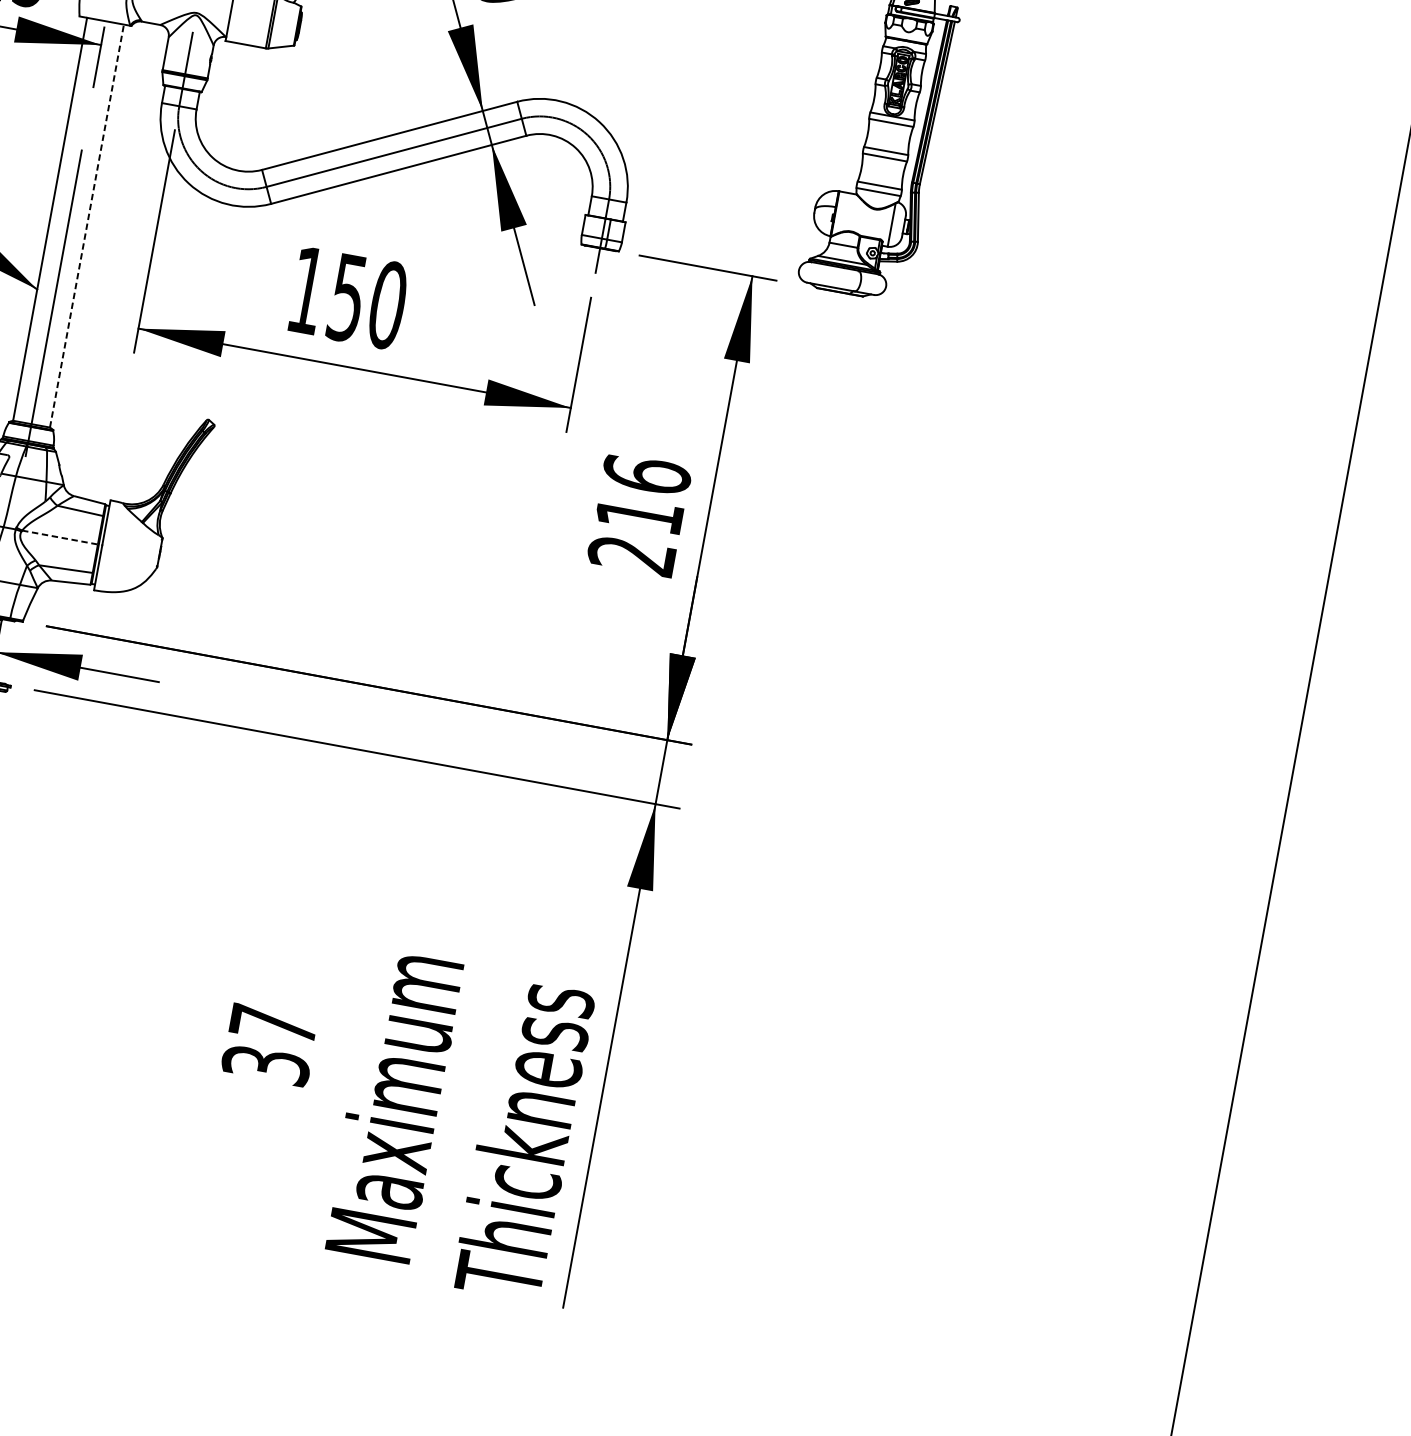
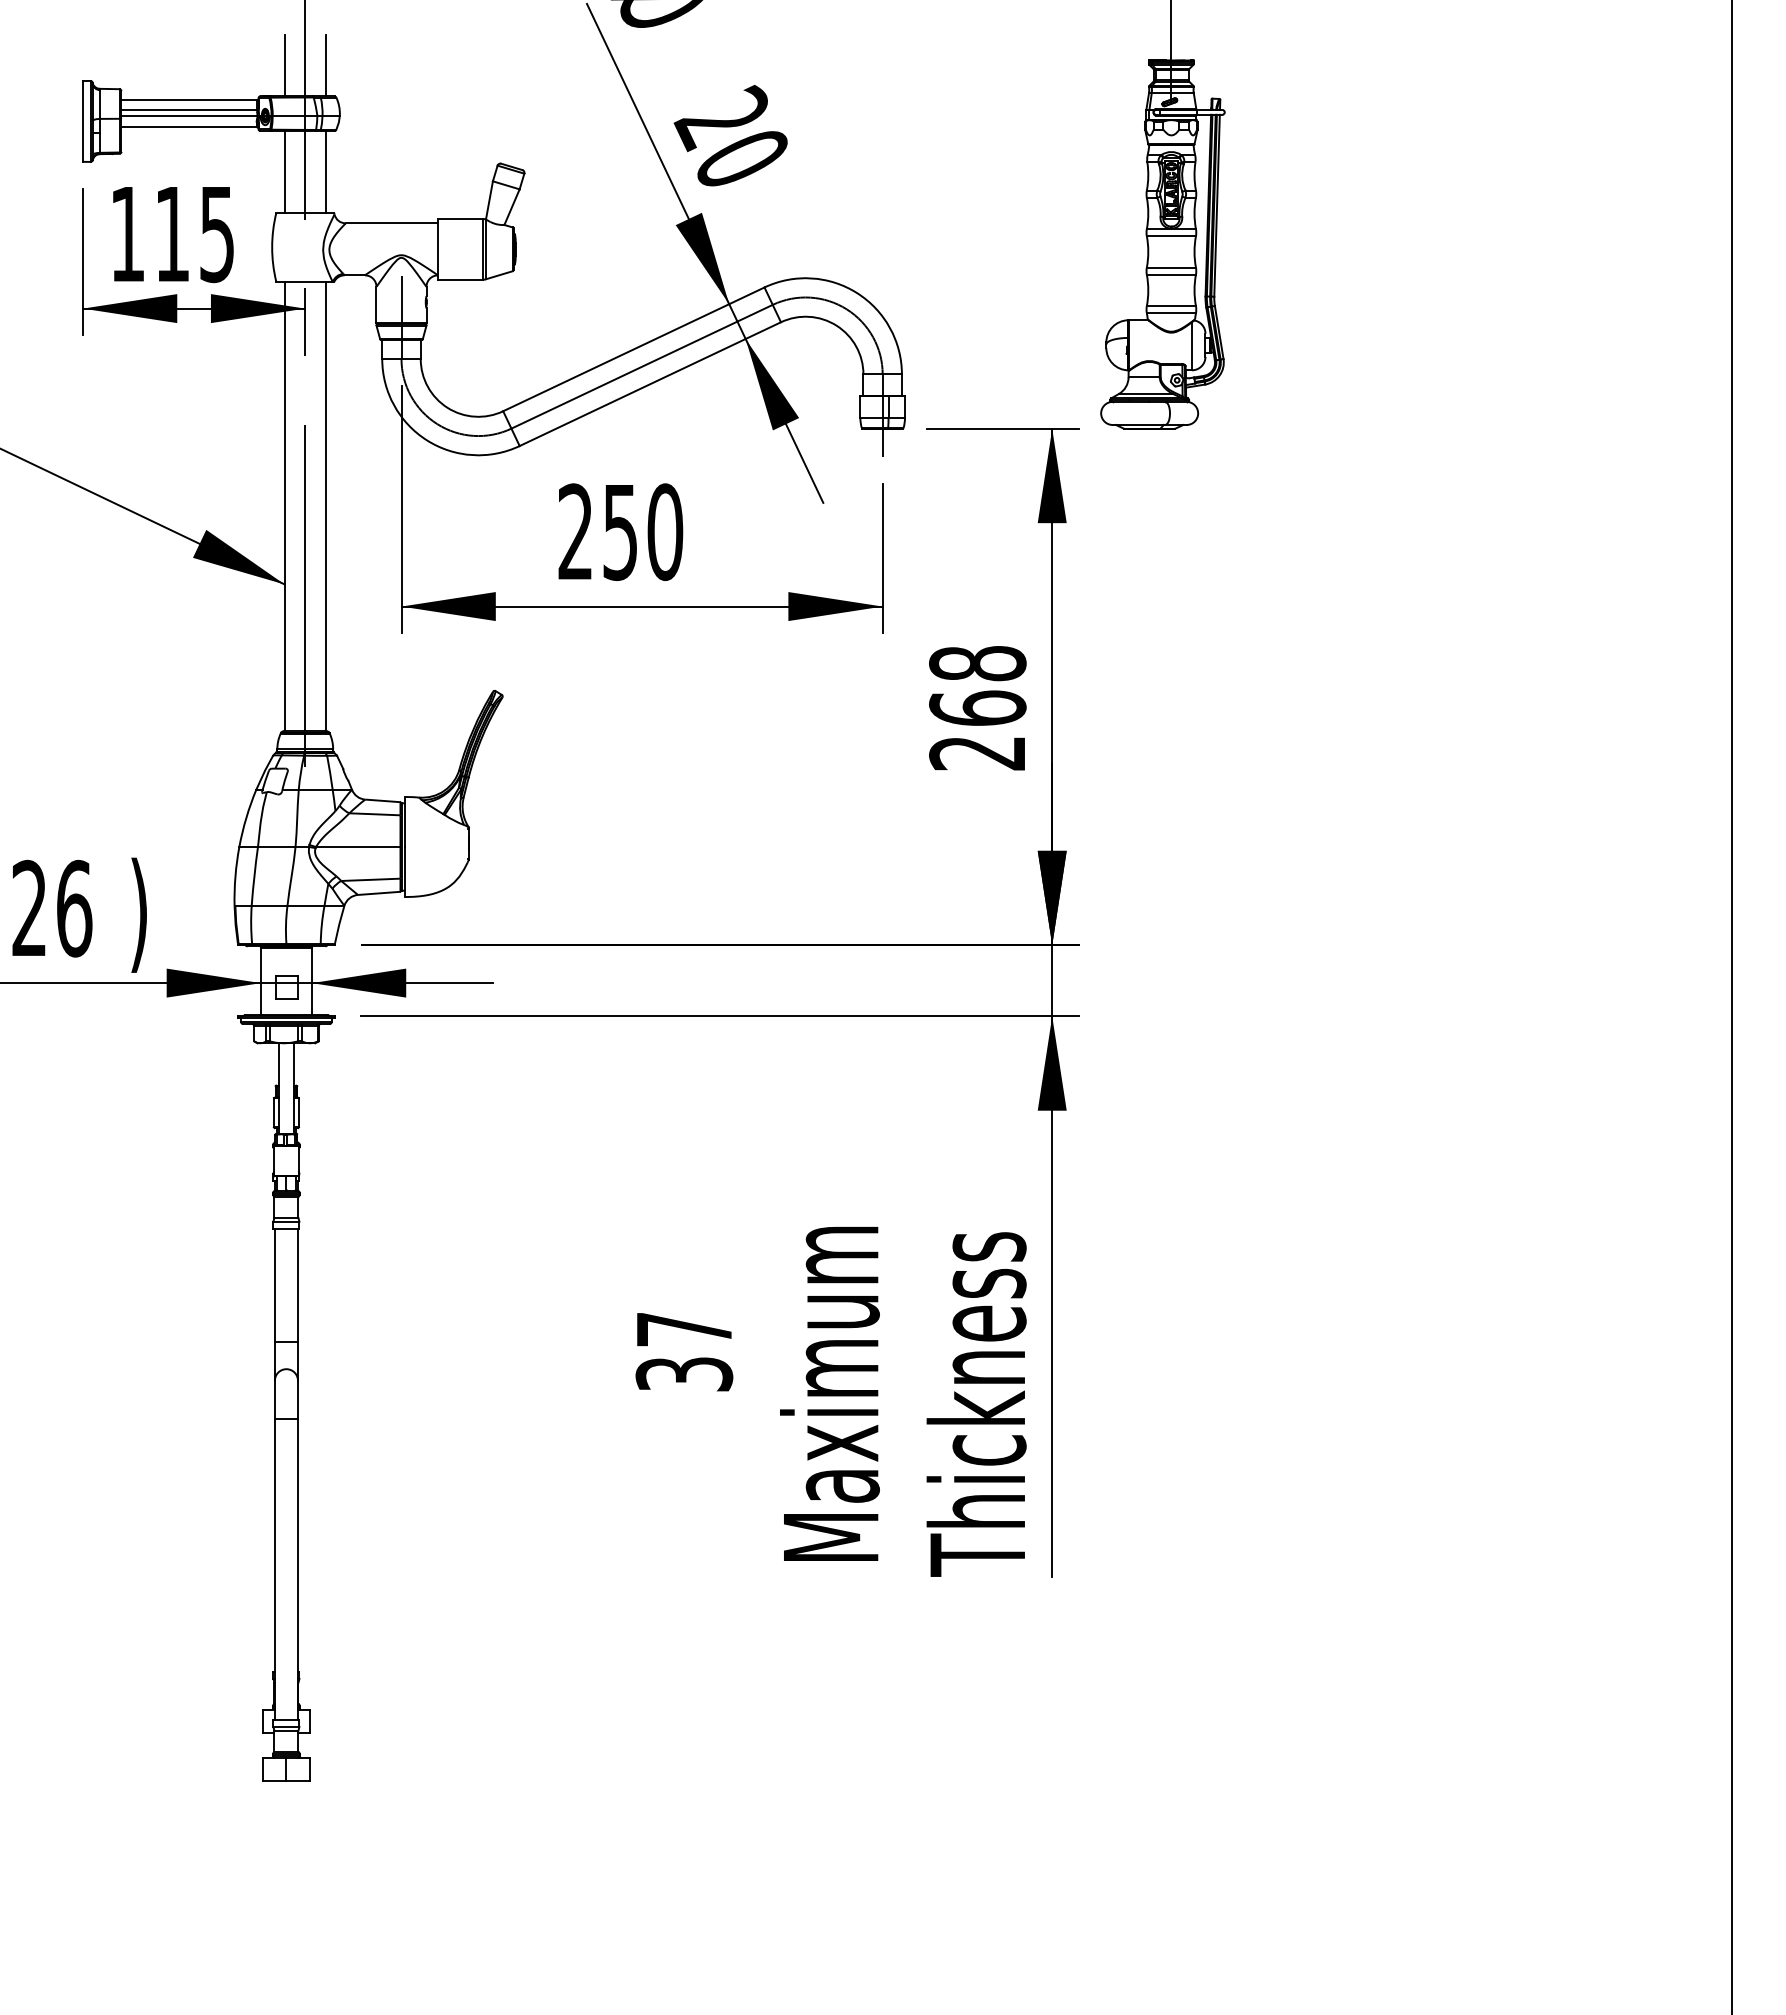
line: (86, 225) -> (325, 505), dashed -> solid
text: (306, 289) -> (574, 531), 150 -> 250
text: (643, 494) -> (977, 685), 216 -> 268
line: (60, 538) -> (358, 847), dashed -> solid

